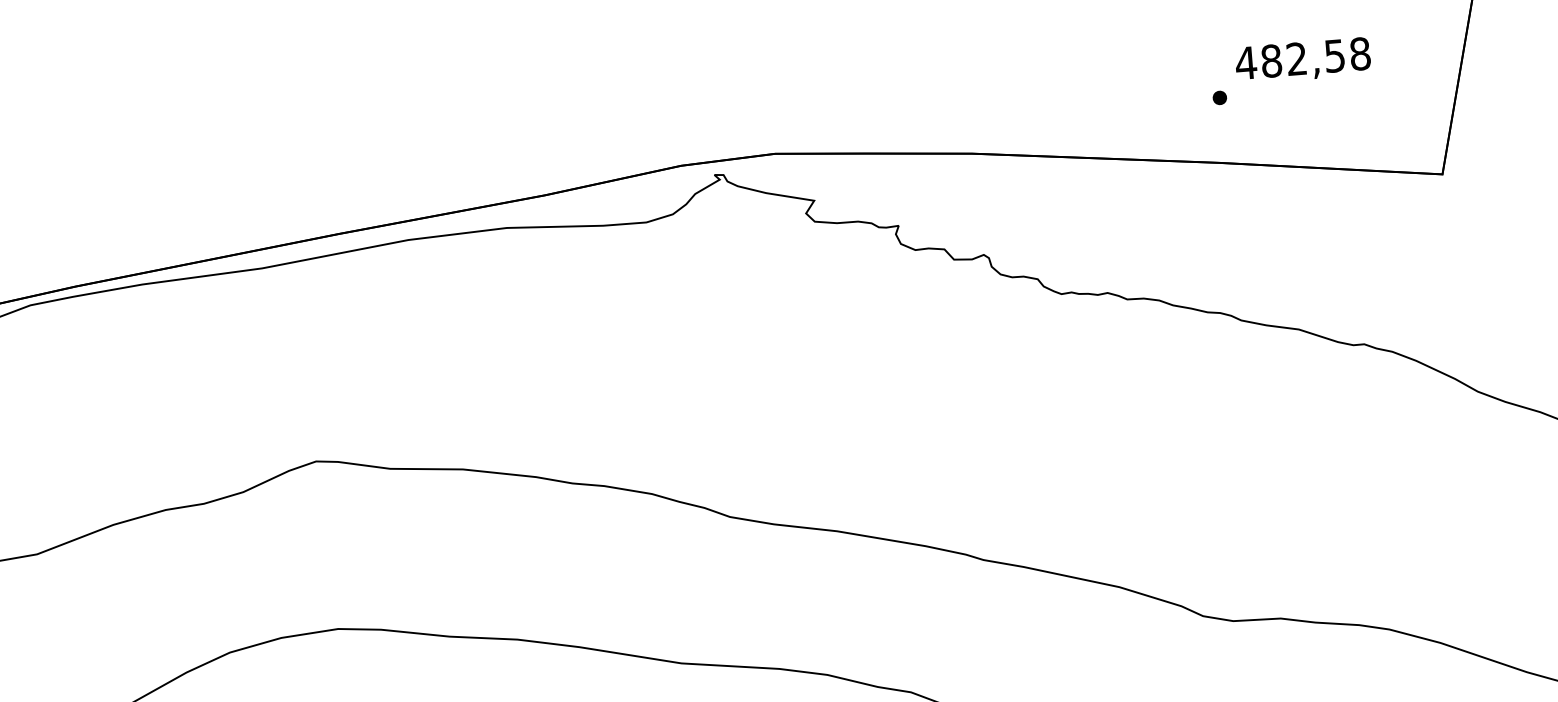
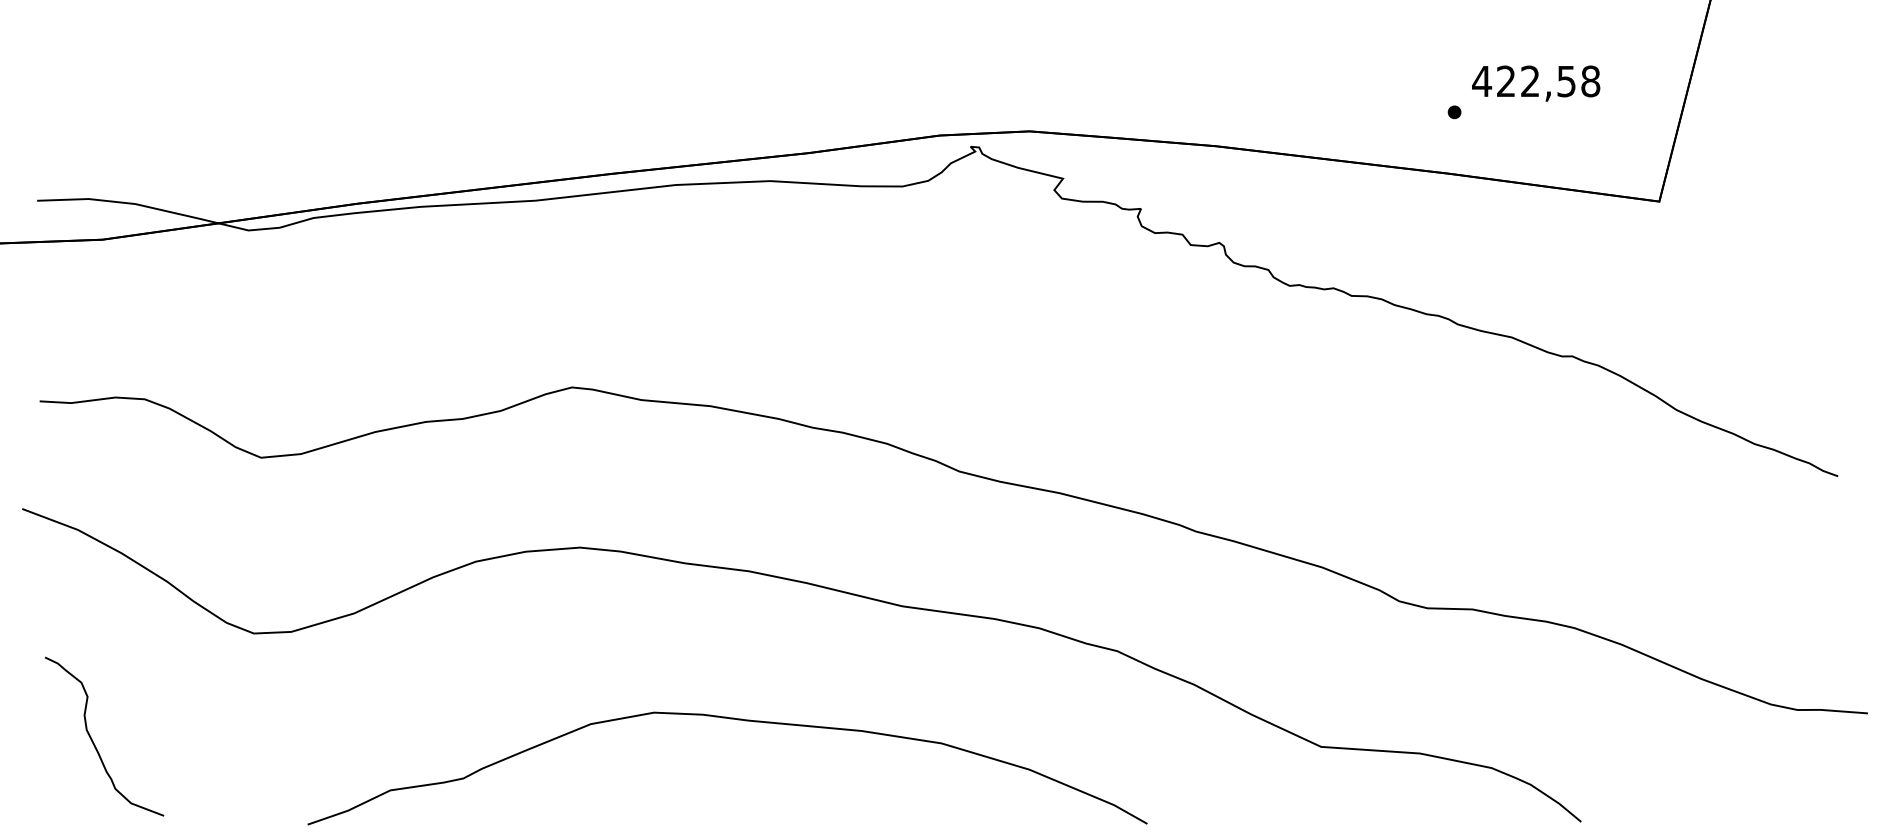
text: (1270, 61) -> (1505, 81), 482,58 -> 422,58

